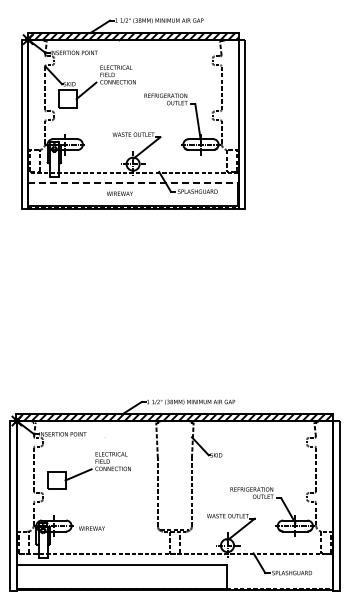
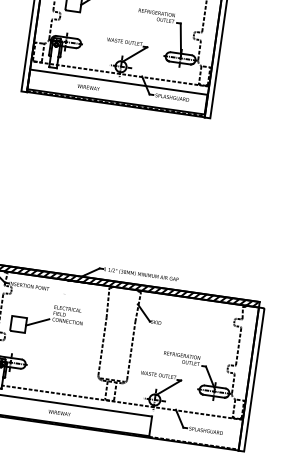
line: (133, 182) -> (119, 82), dashed -> solid
text: (119, 193) -> (88, 87), moved
text: (91, 528) -> (59, 412), moved

